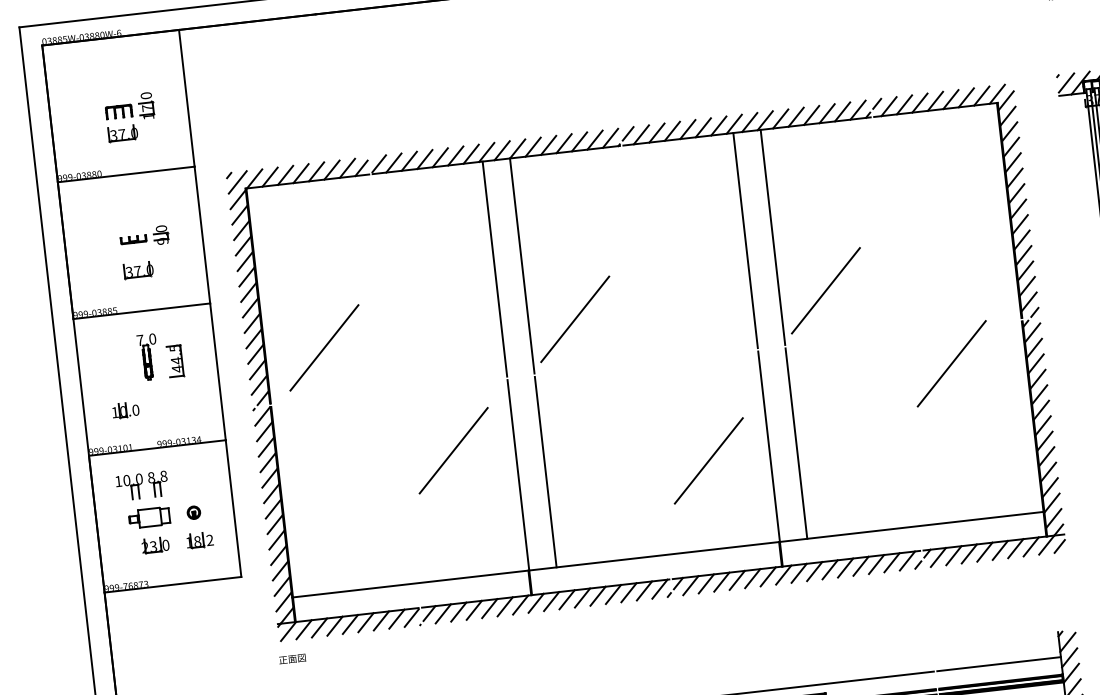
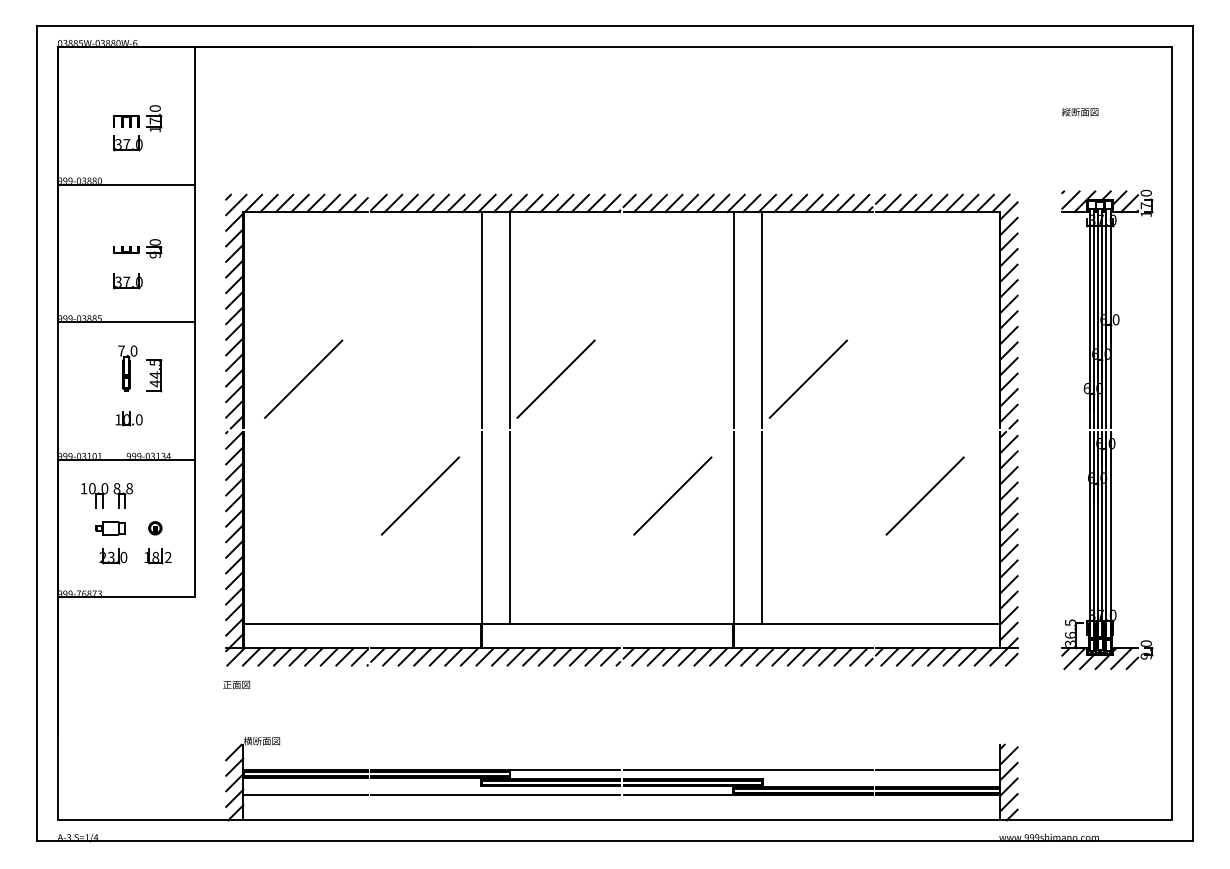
line: (951, 363) -> (924, 495), moved
part: (125, 410) -> (128, 418), moved
line: (708, 460) -> (672, 495), moved
part: (149, 518) -> (110, 528), size x0.71

